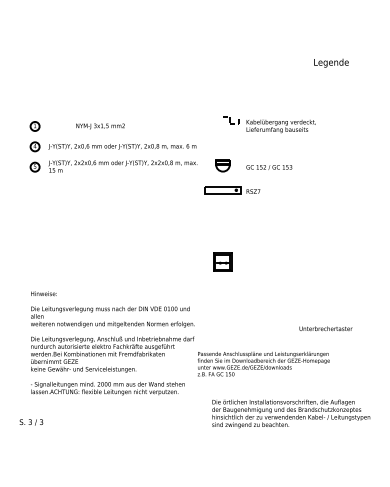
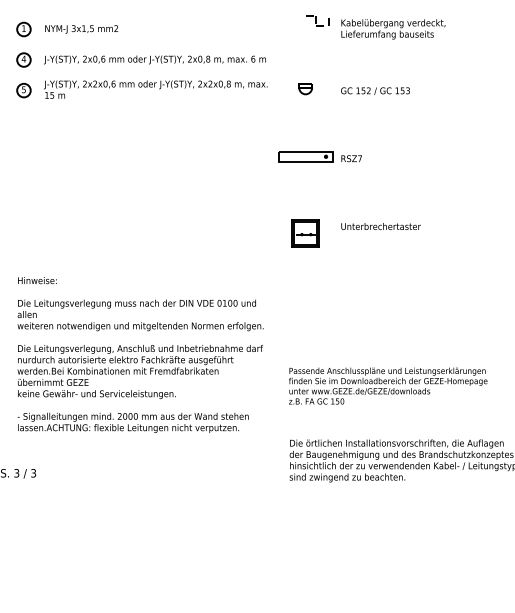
text: (100, 126) -> (81, 29), moved
part: (222, 166) -> (305, 89), size x0.62
part: (232, 190) -> (320, 157), moved
text: (325, 328) -> (380, 226), moved
text: (263, 363) -> (387, 385), moved

